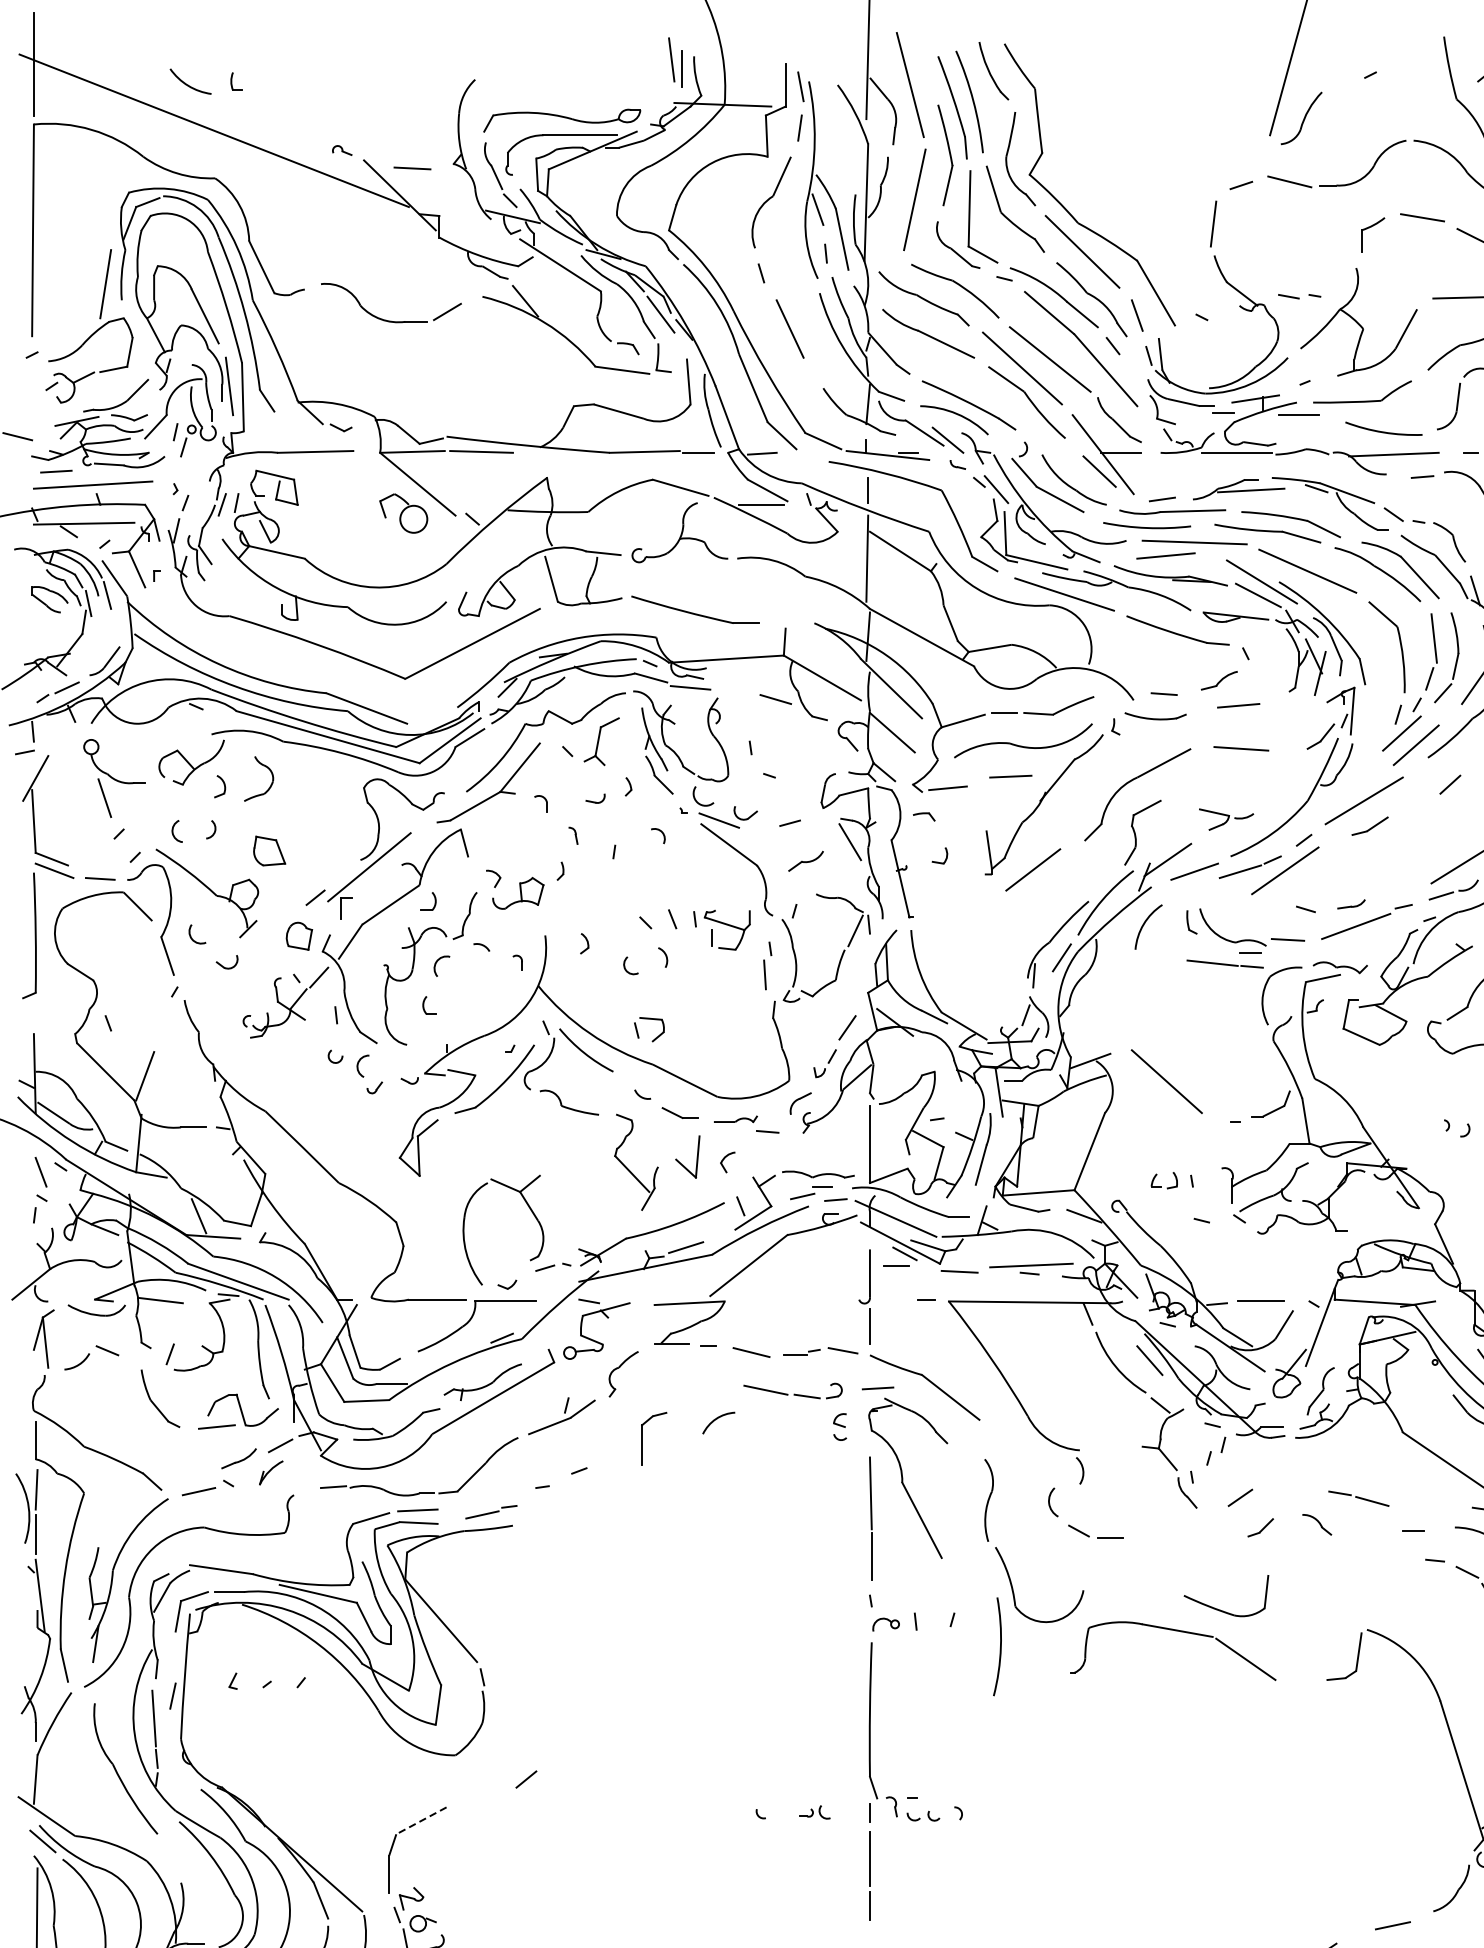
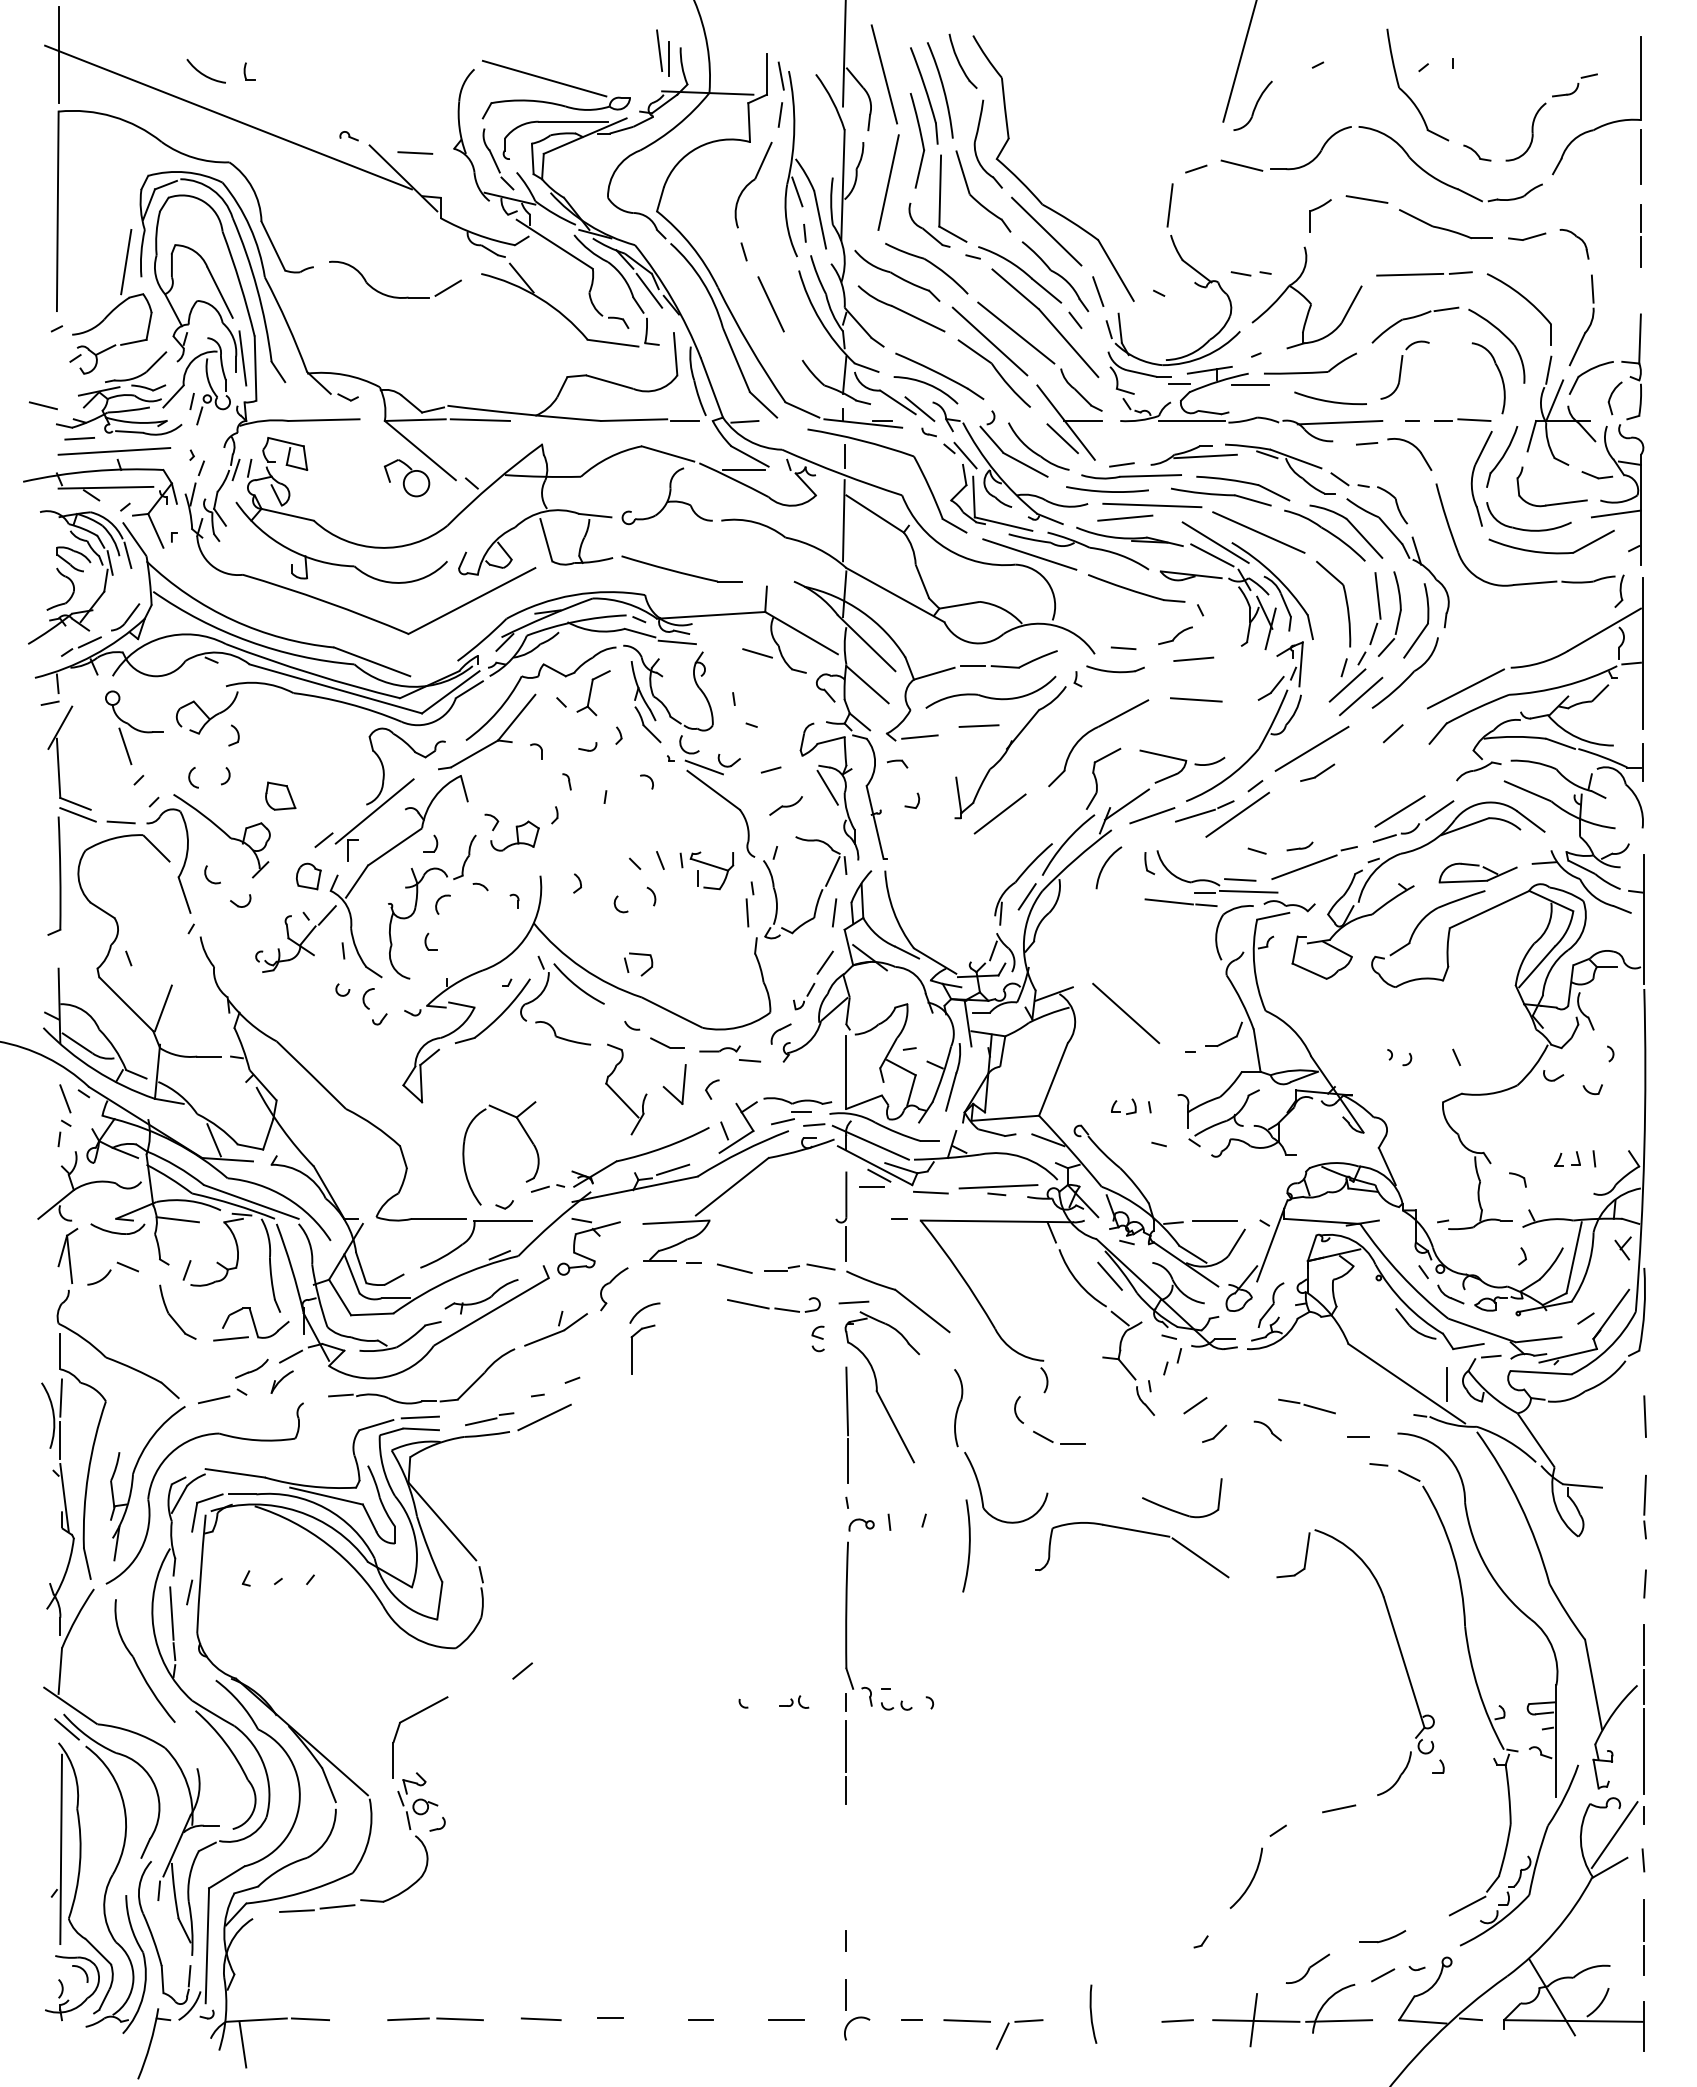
line: (549, 89) -> (544, 78), added
part: (263, 766) -> (64, 577), moved
part: (1226, 819) -> (1182, 766), size x1.67
line: (1296, 952) -> (1248, 891), added
line: (857, 974) -> (834, 912), added
arc: (716, 1420) -> (642, 1310), moved
line: (549, 1510) -> (544, 1417), added
line: (421, 1820) -> (423, 1709), dashed -> solid

